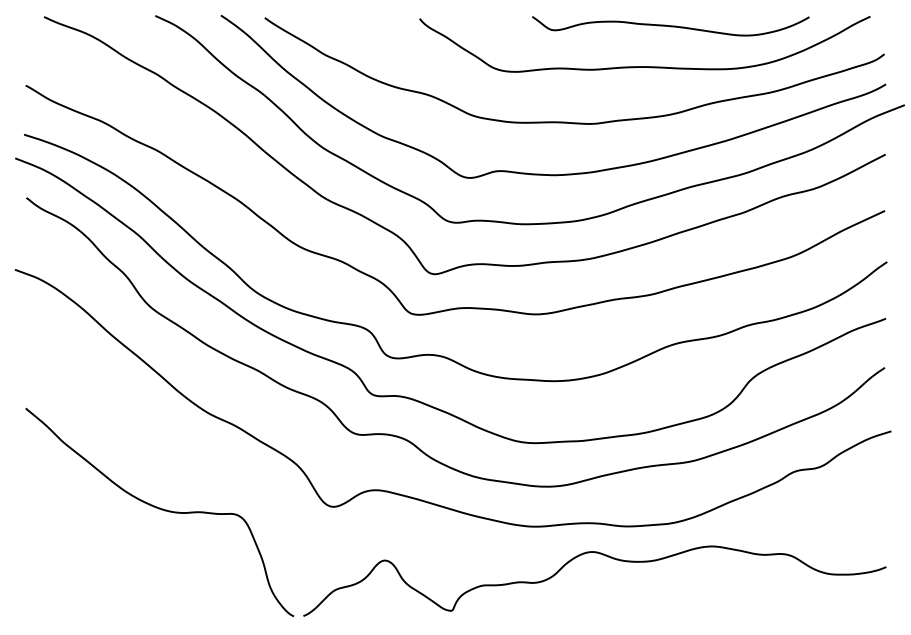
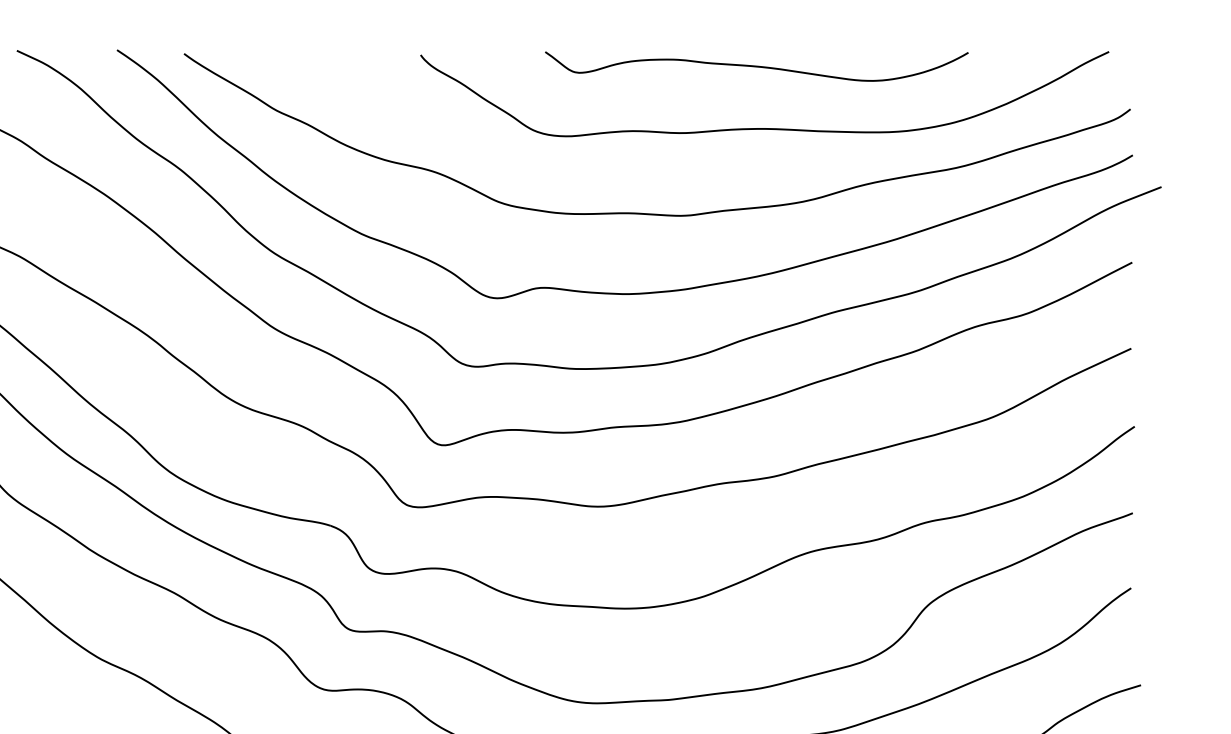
curve: (670, 26) -> (756, 66), moved

